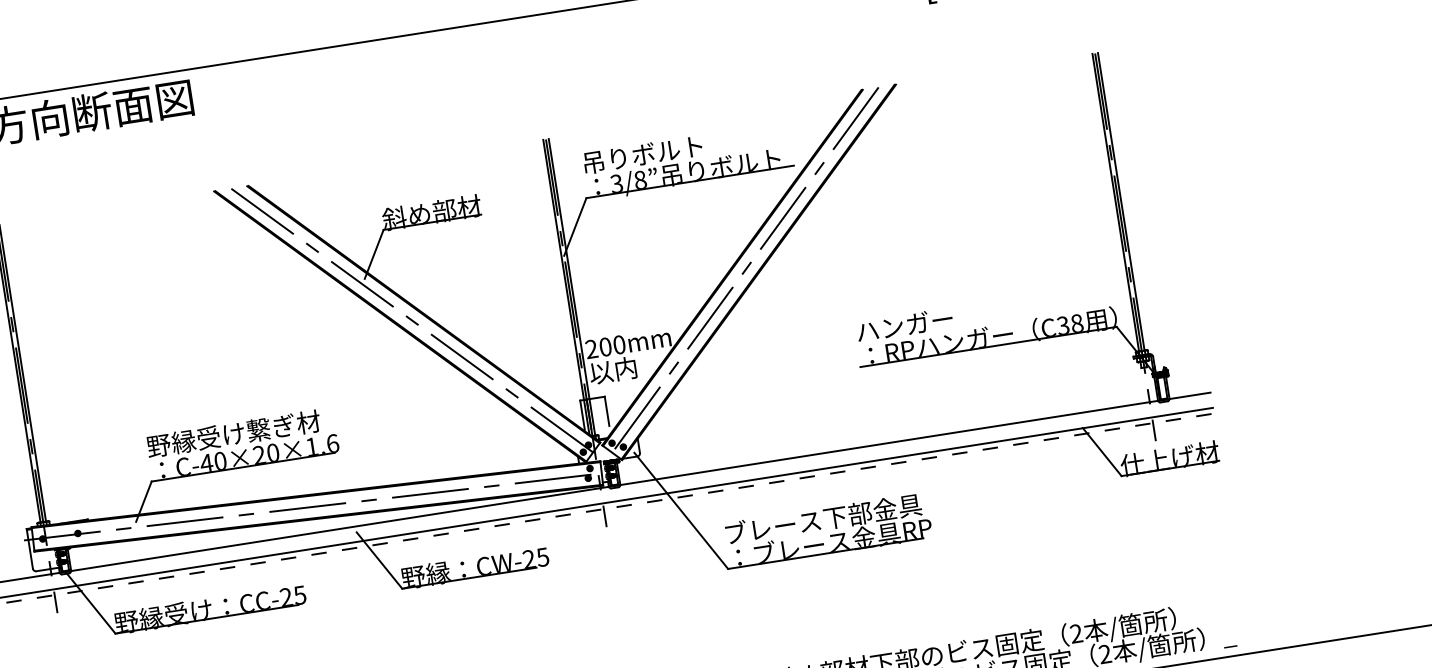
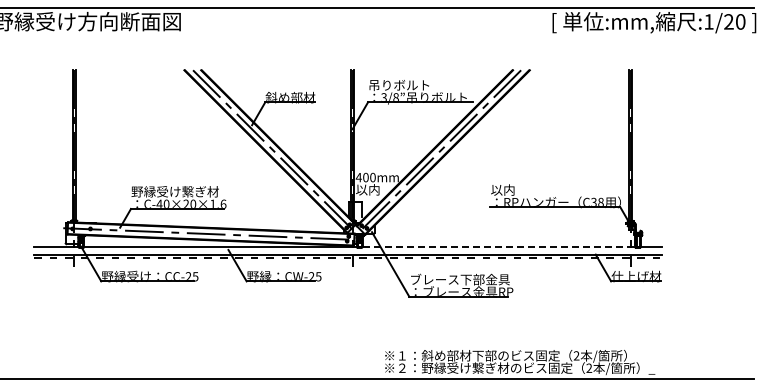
text: (904, 324) -> (515, 189), ハンガー -> 以内
text: (590, 349) -> (358, 177), 200mm -> 400mm
line: (890, 443) -> (499, 247), solid -> dashed

